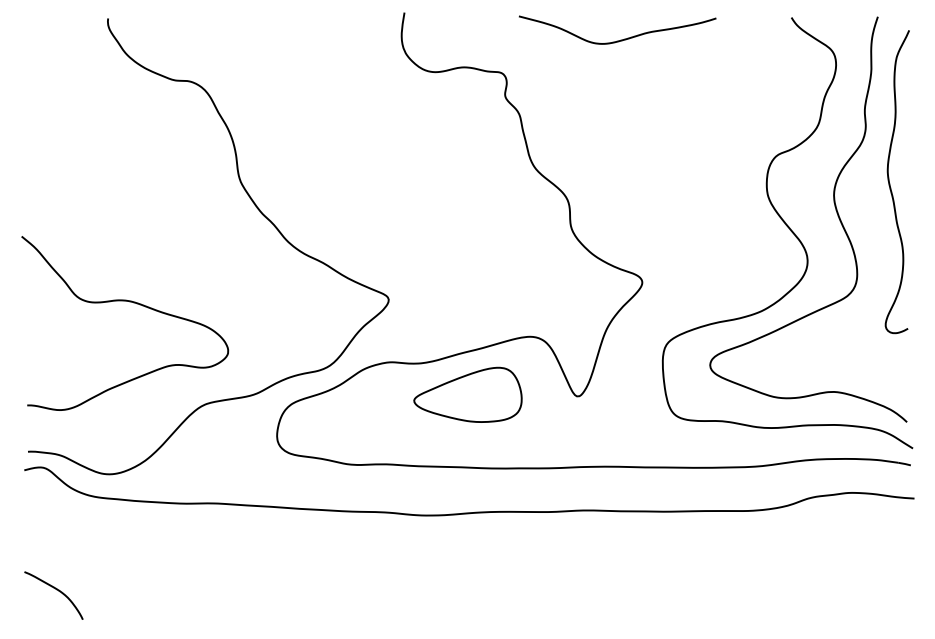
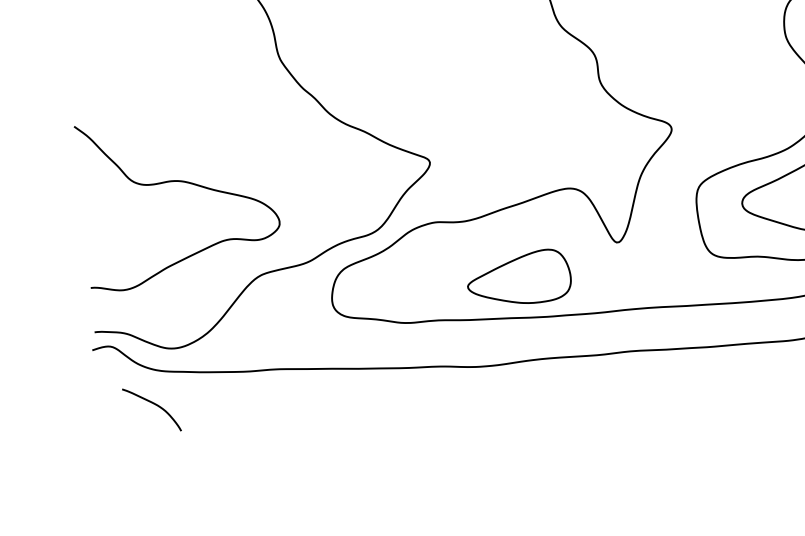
part: (467, 394) -> (518, 277), moved
curve: (56, 590) -> (154, 404), moved

